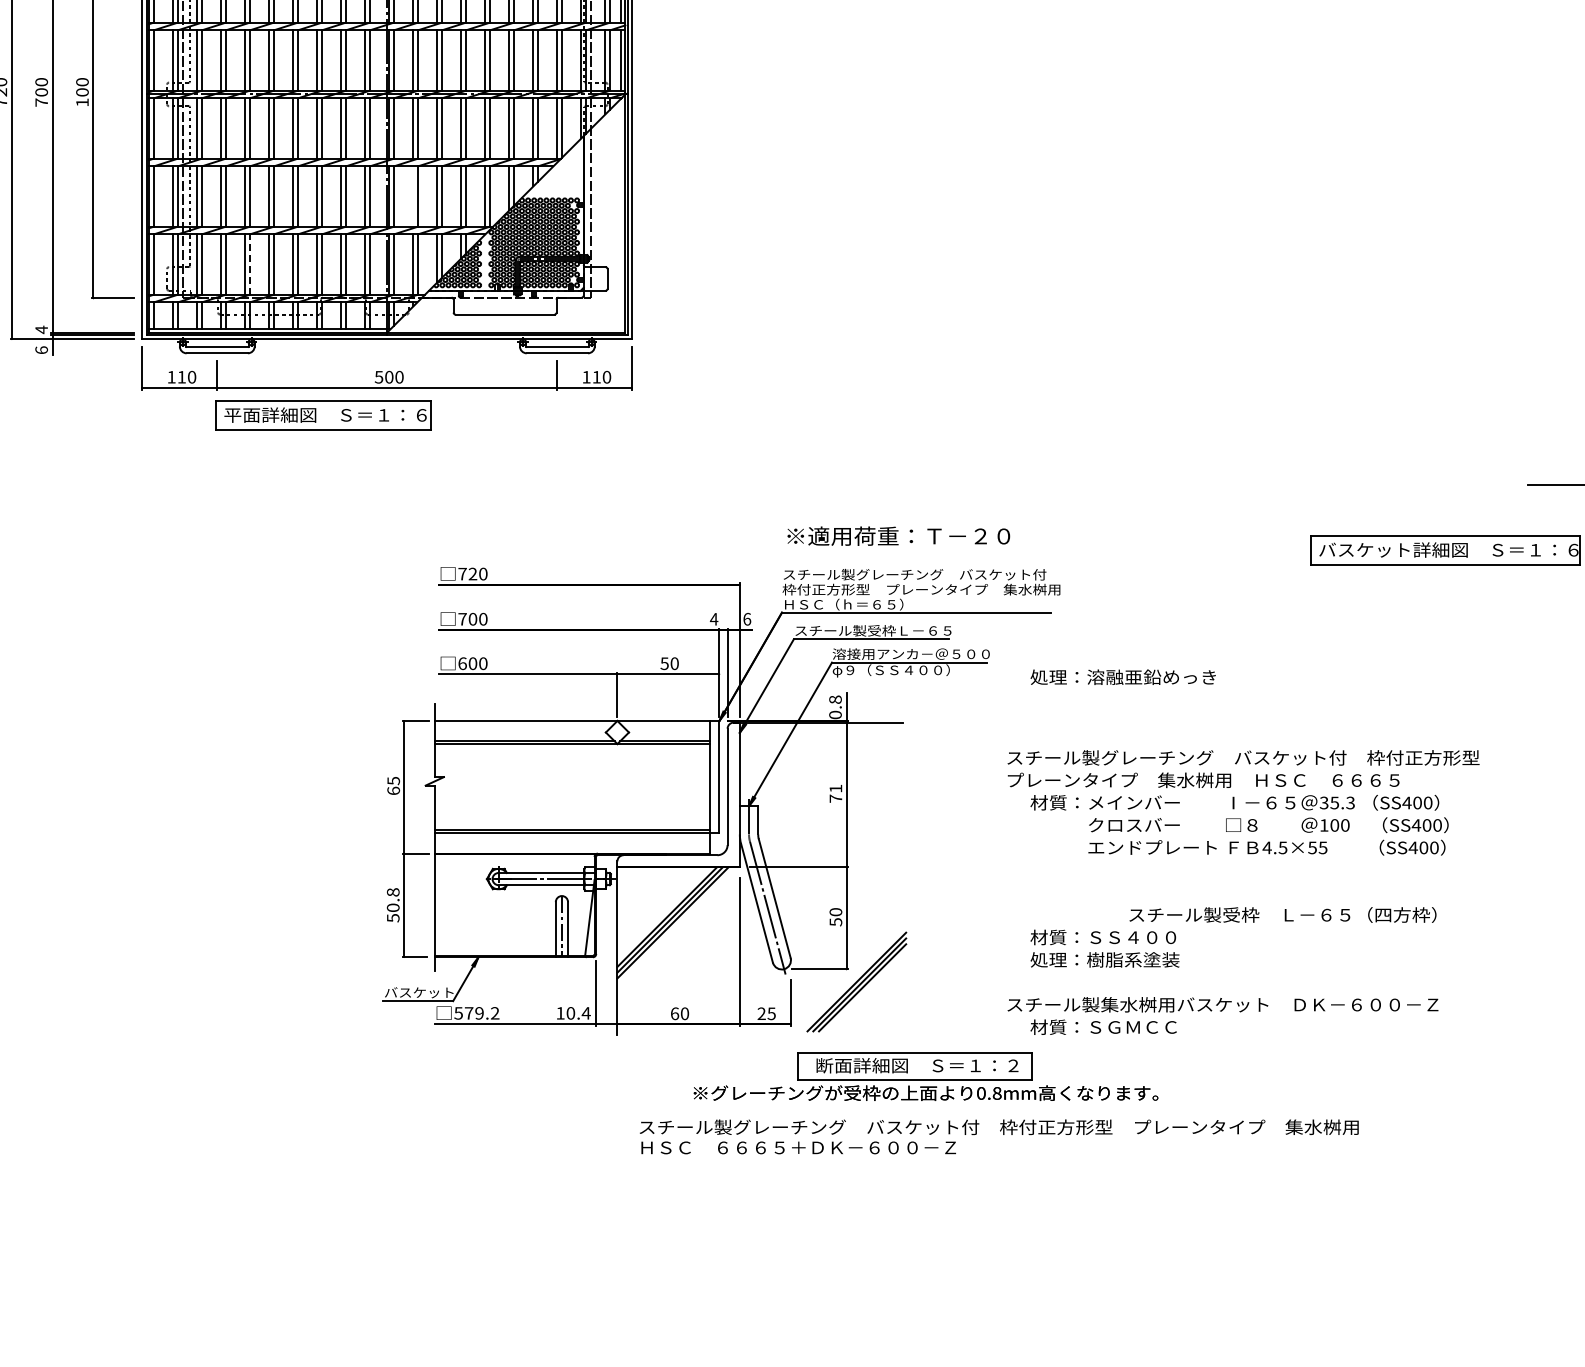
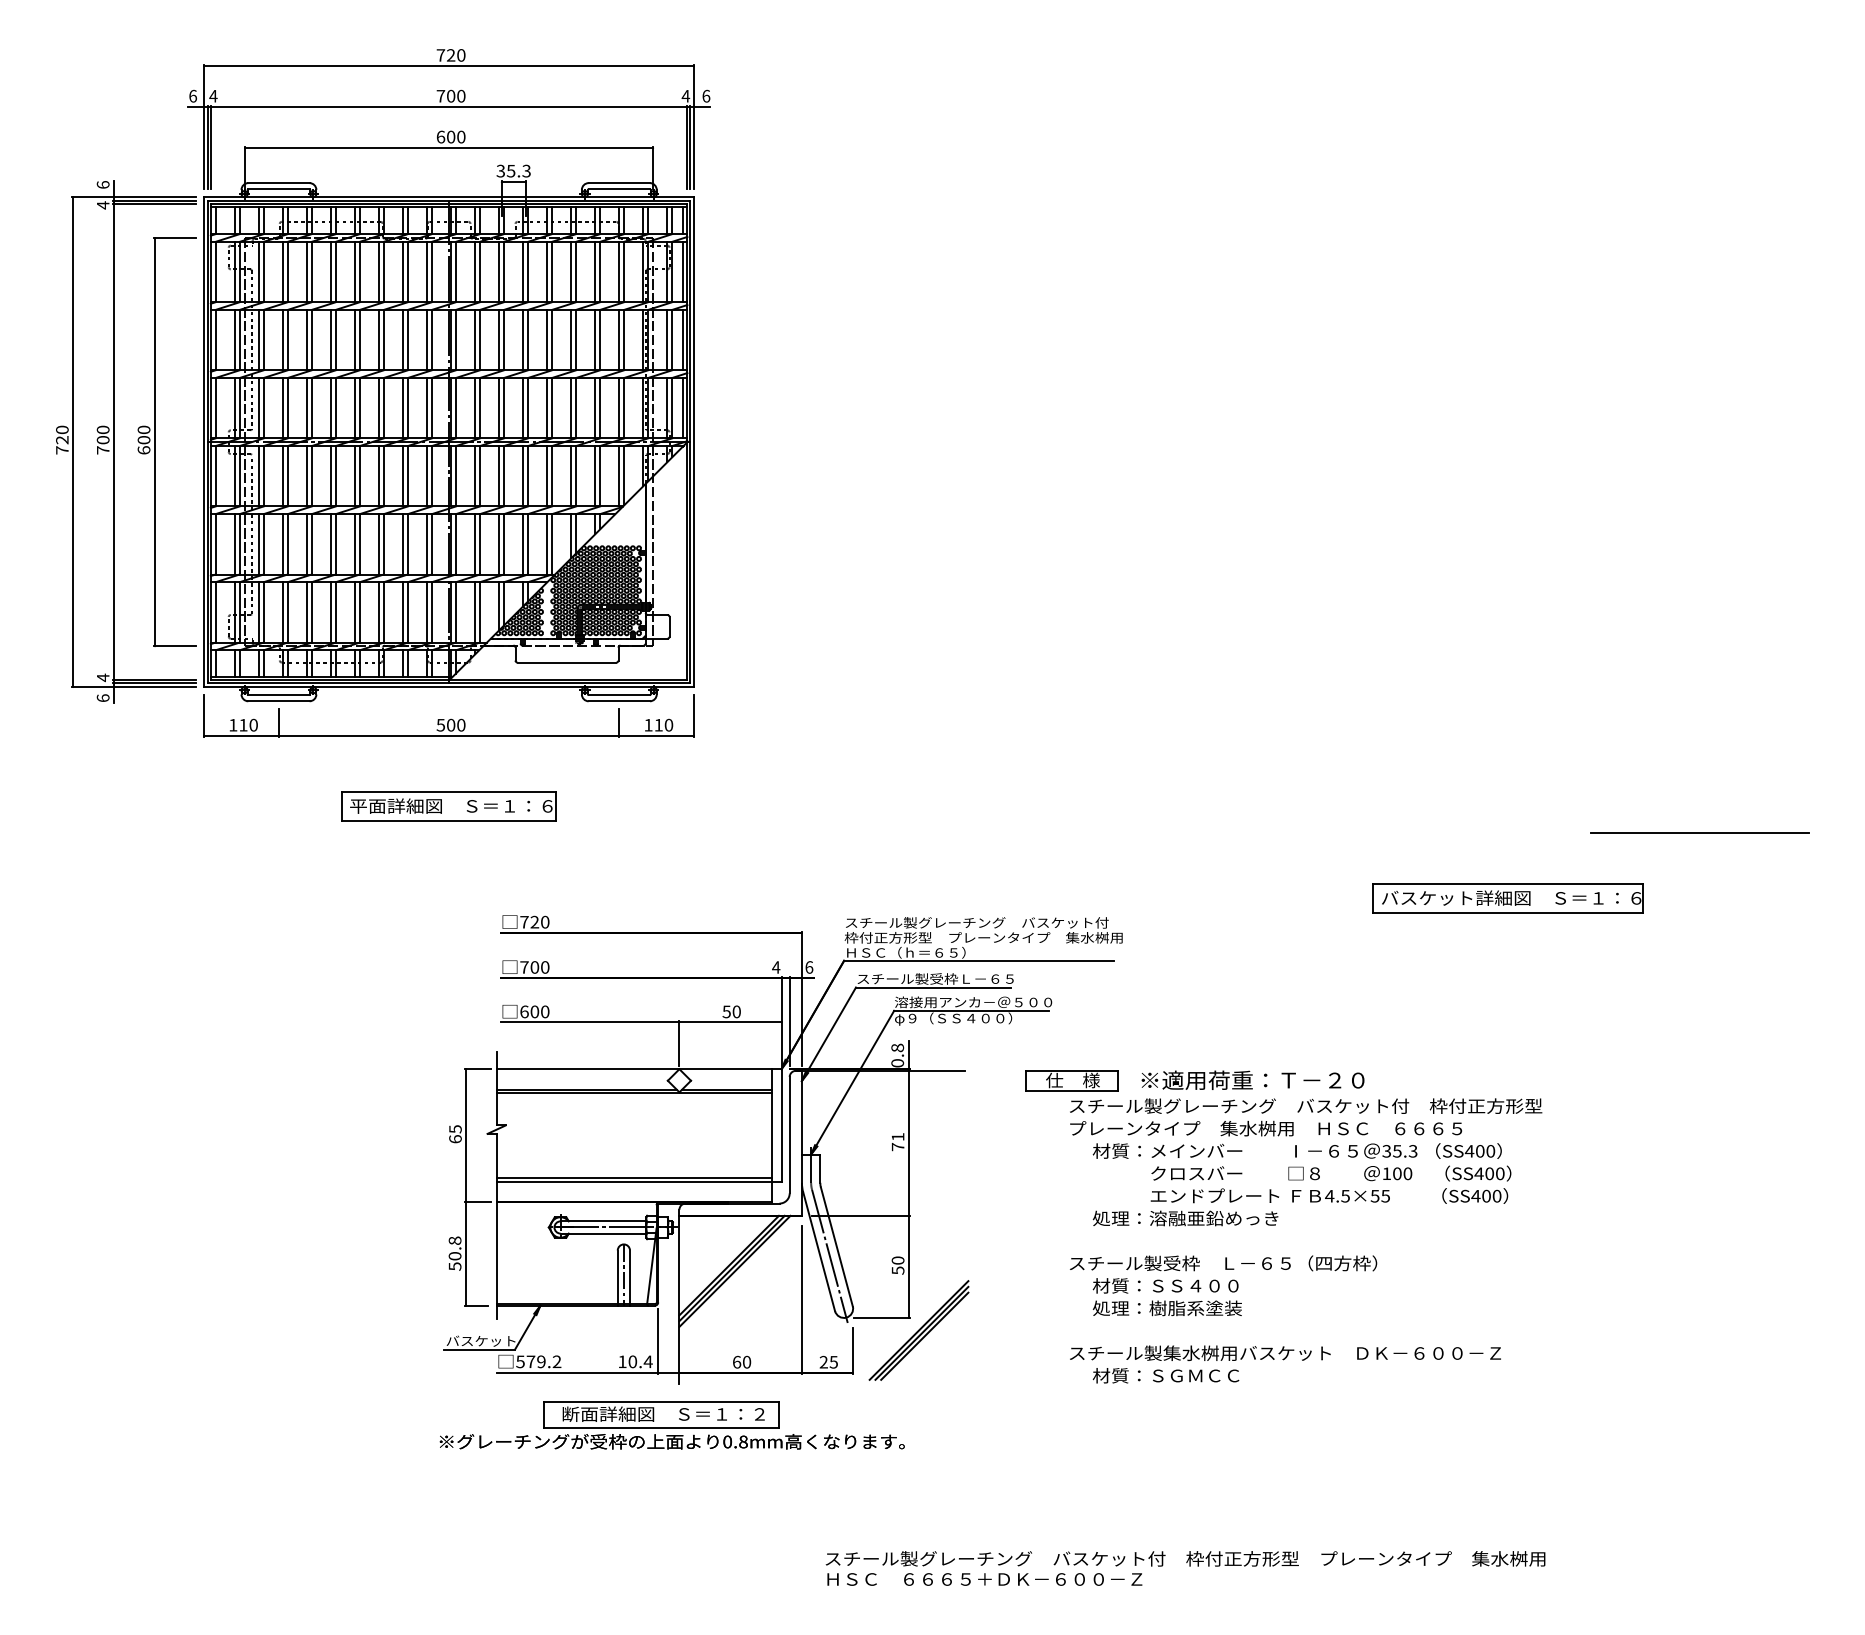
text: (81, 102) -> (143, 450), 100 -> 600
line: (413, 196) -> (475, 544), added
line: (249, 263) -> (311, 611), dashed -> solid
part: (322, 415) -> (448, 806), moved
text: (898, 535) -> (1252, 1079), moved
text: (1123, 677) -> (1185, 1218), moved
part: (1009, 732) -> (1071, 1080), added
text: (1282, 915) -> (1223, 1263), moved
part: (925, 1076) -> (671, 1425), moved
text: (999, 1136) -> (1185, 1568), moved

